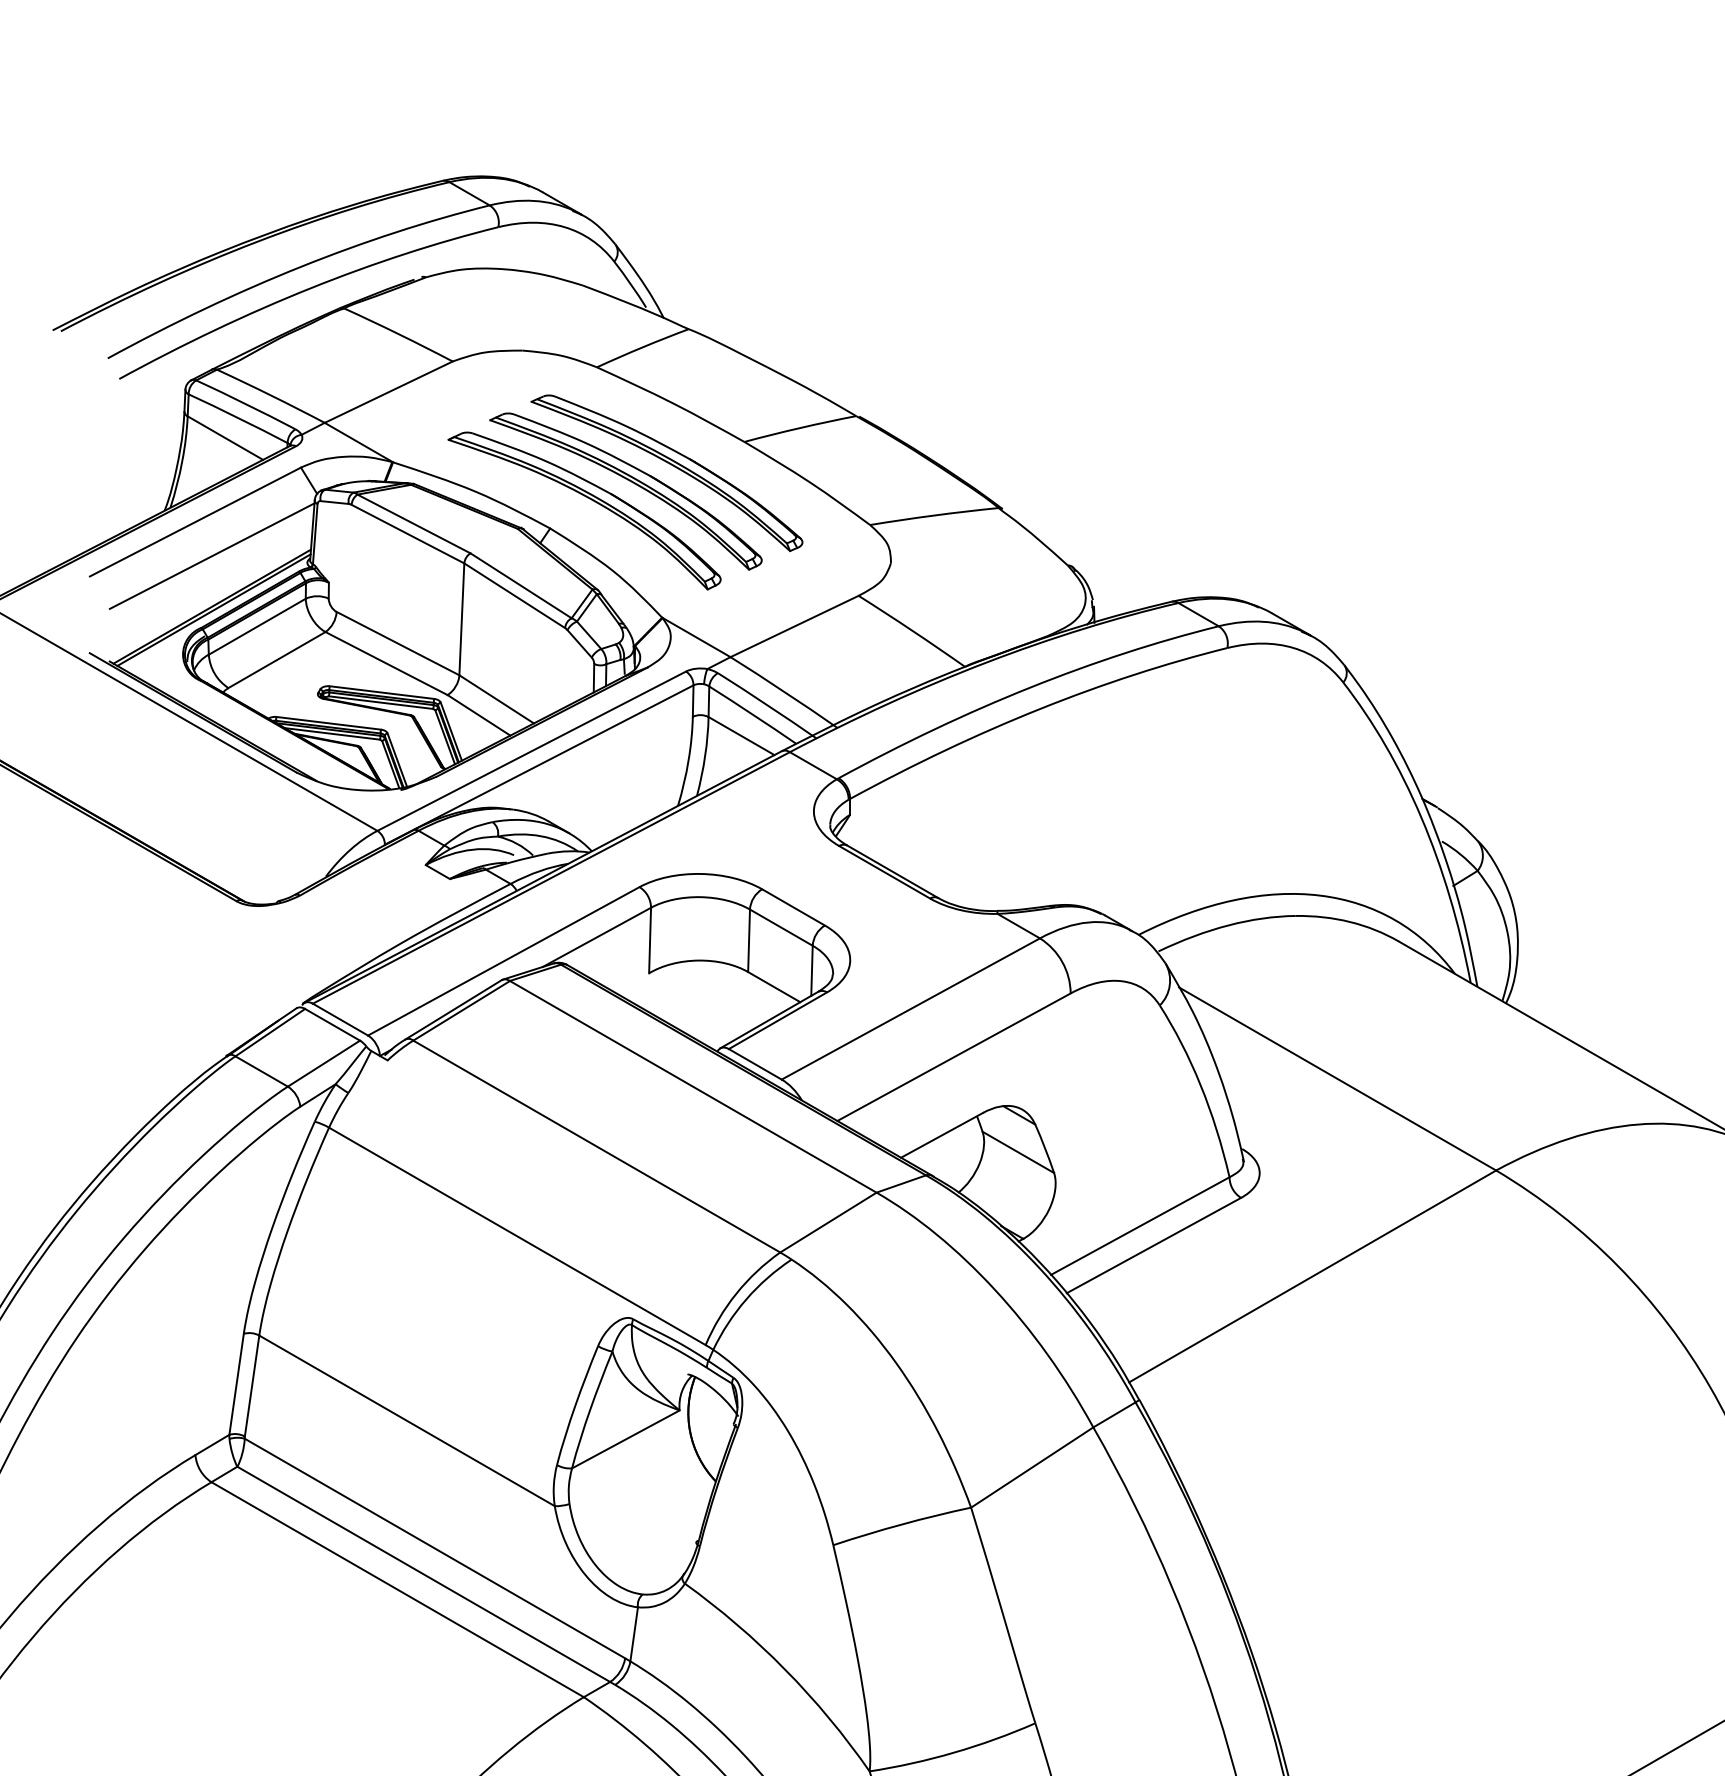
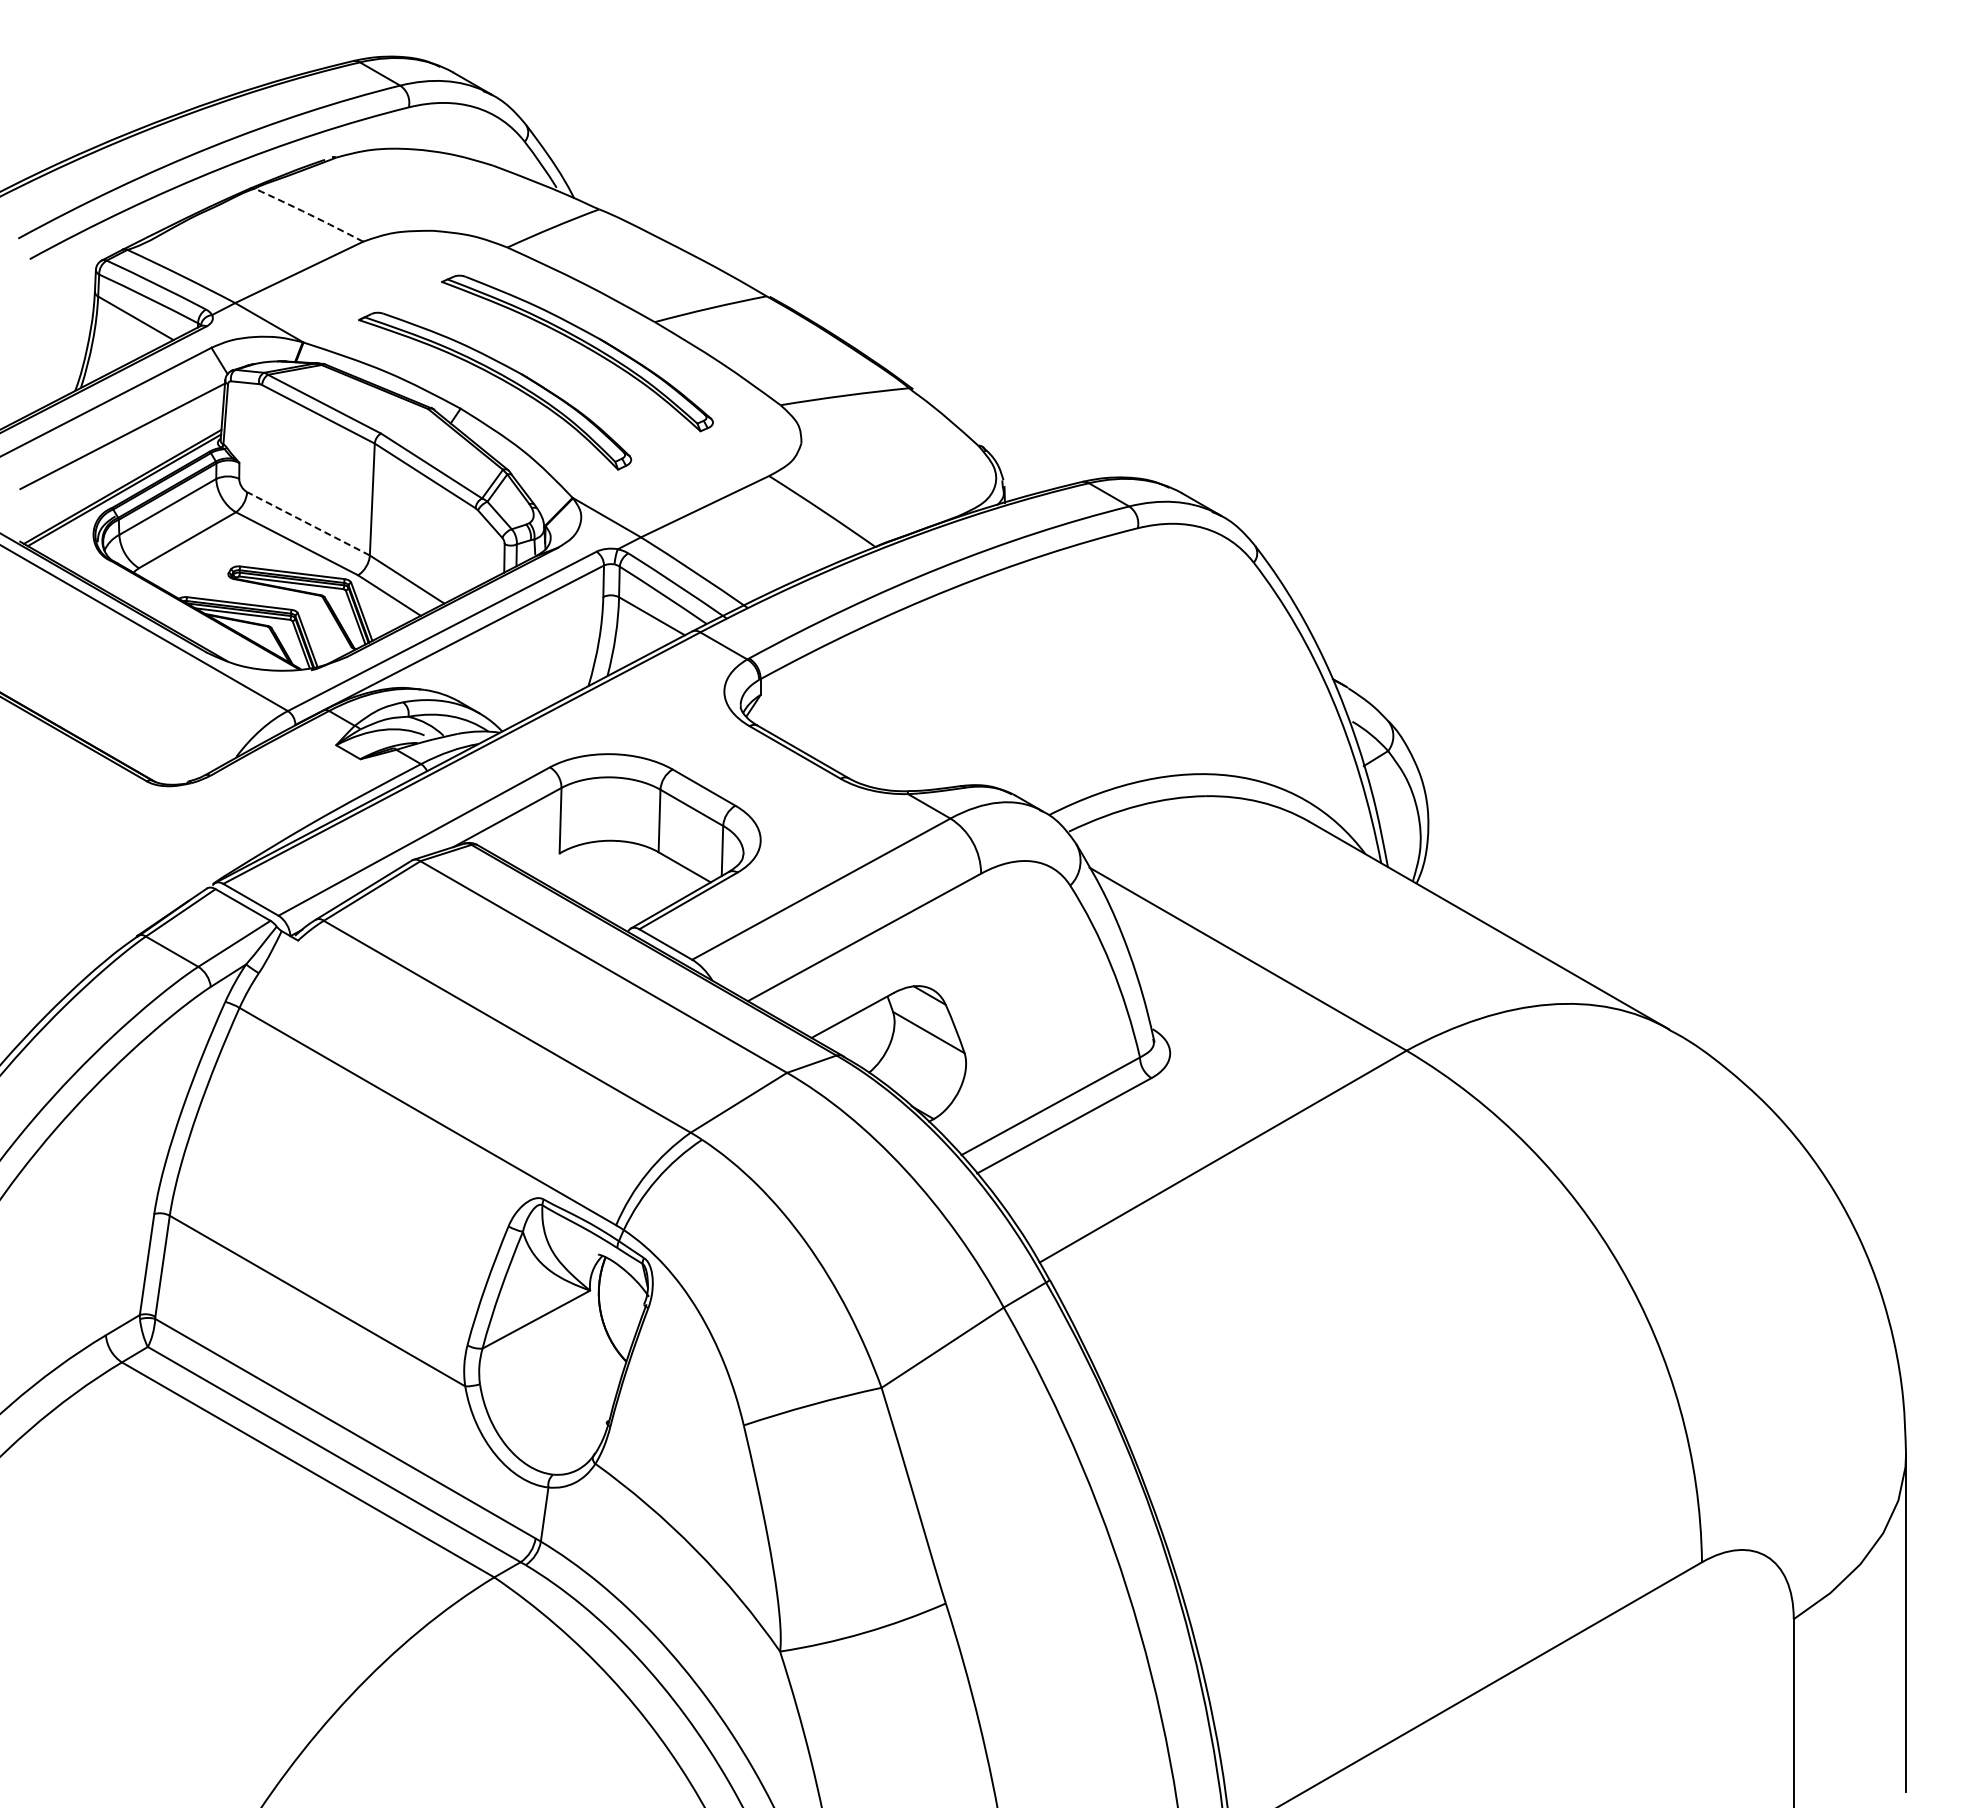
arc: (399, 334) -> (309, 214), solid -> dashed
part: (631, 482) -> (541, 362), removed
line: (398, 643) -> (308, 523), solid -> dashed

